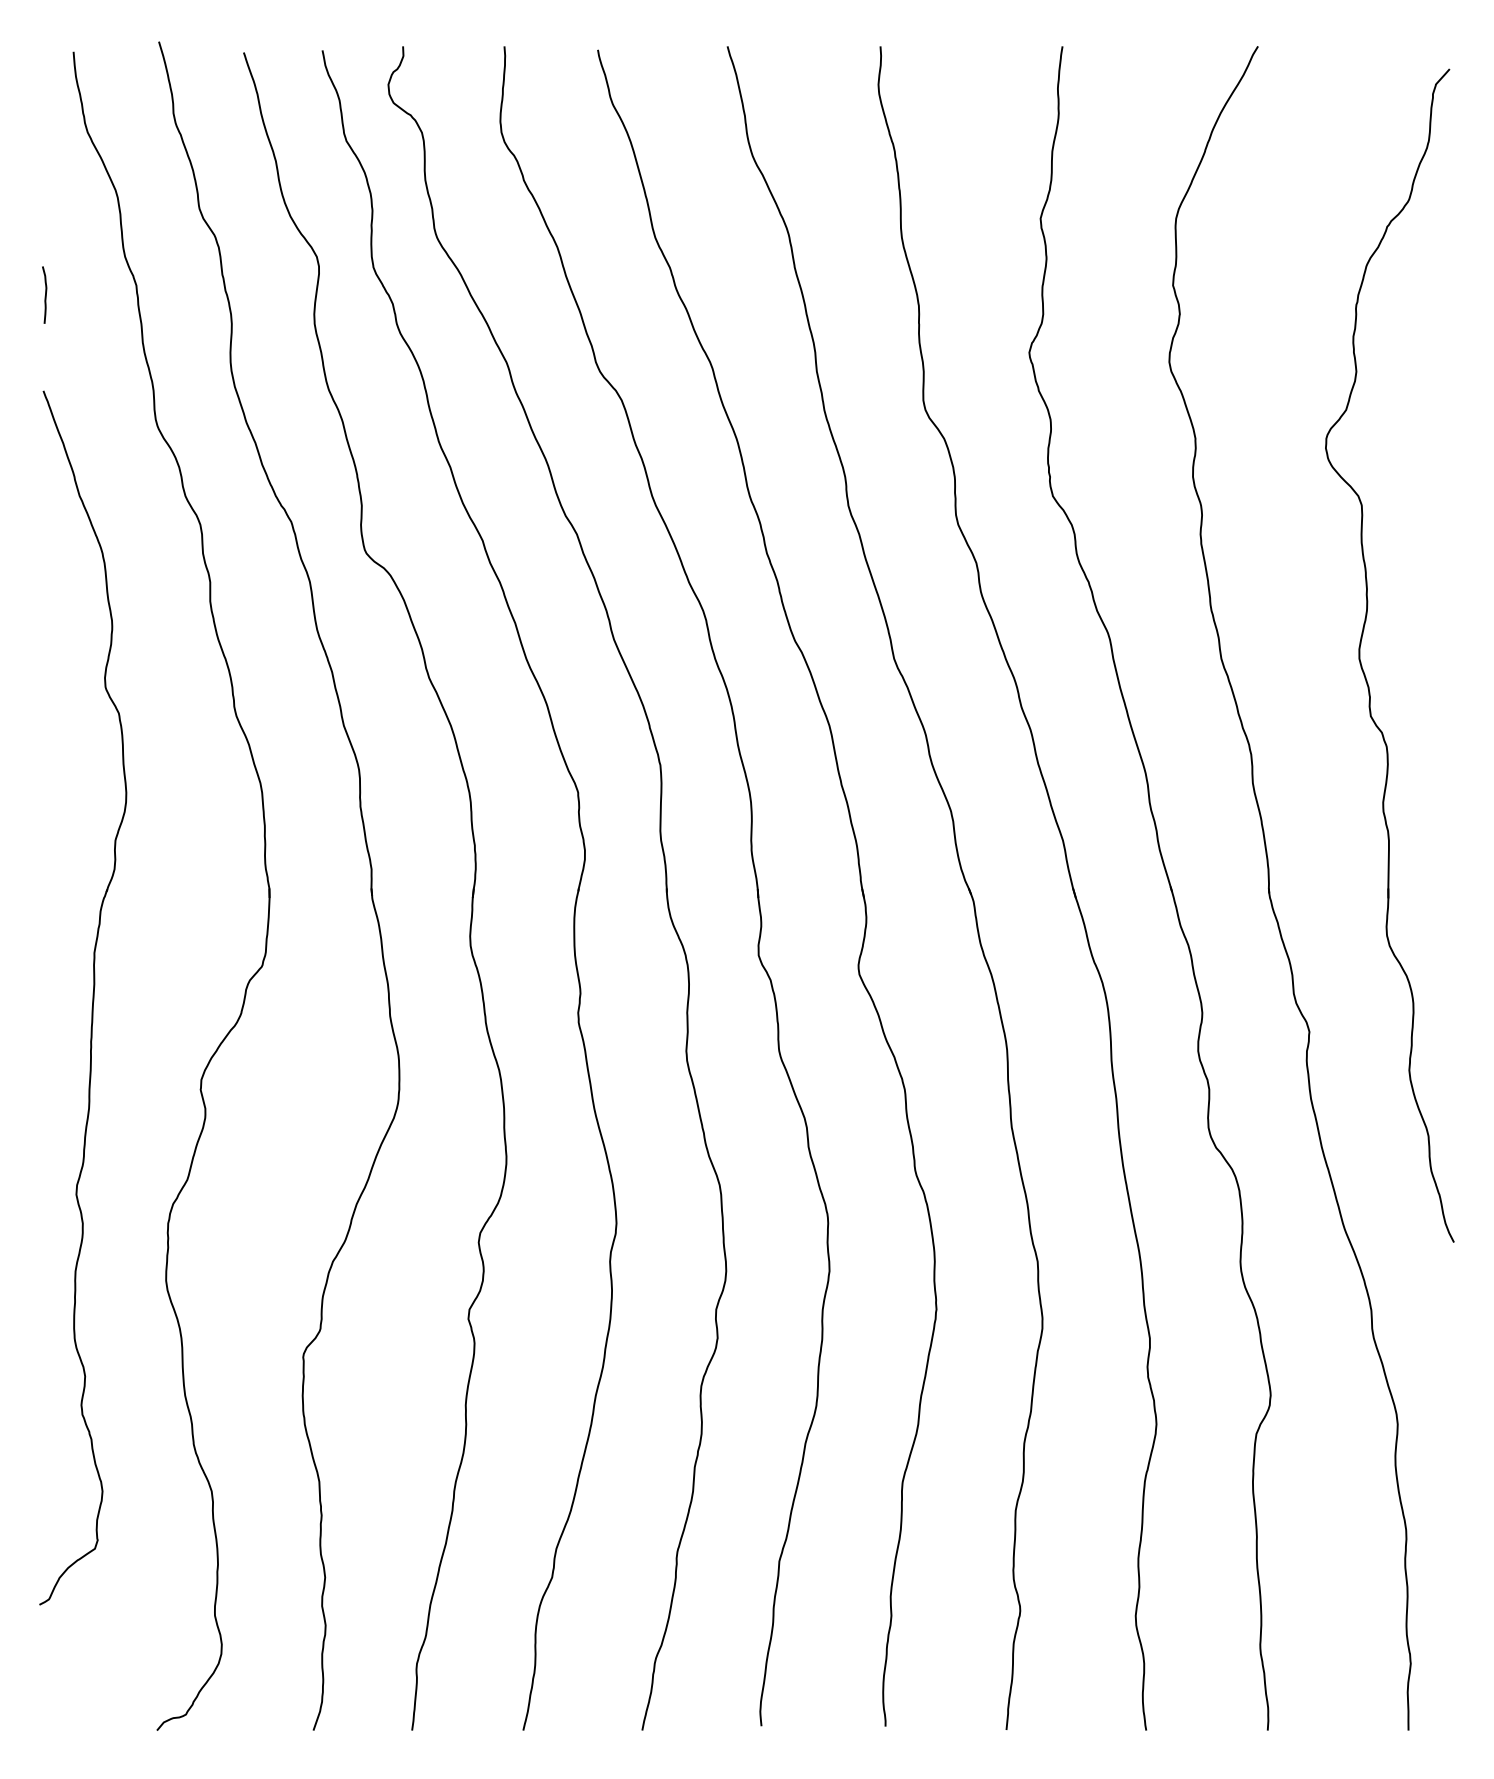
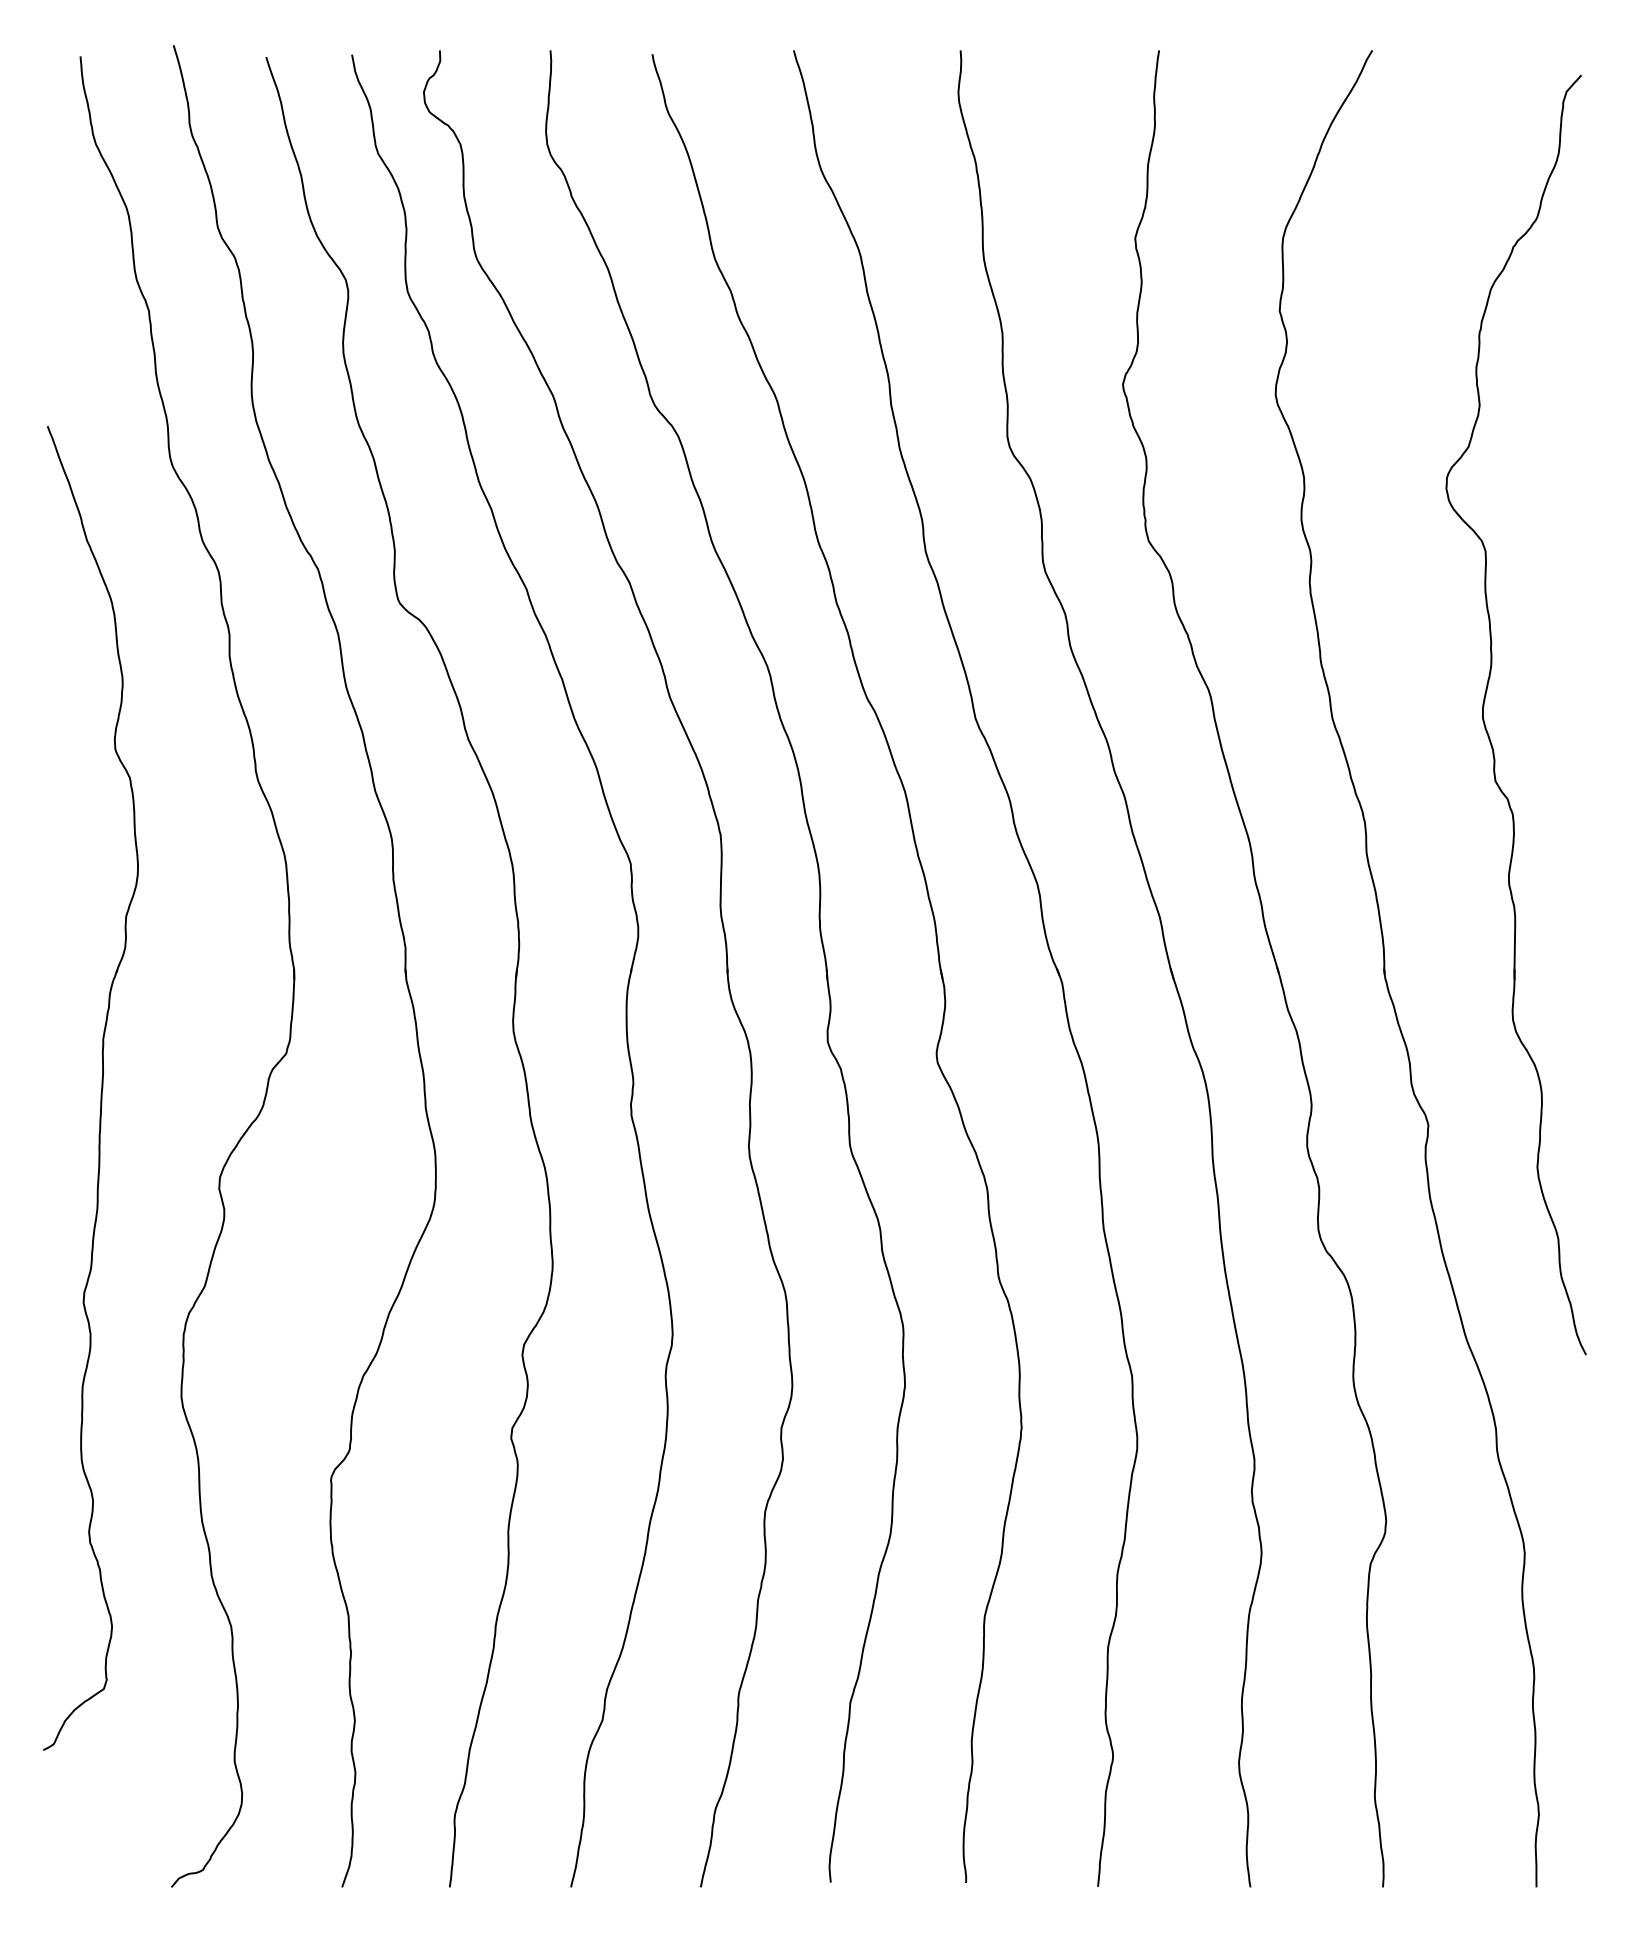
curve: (45, 294) -> (49, 321), removed

